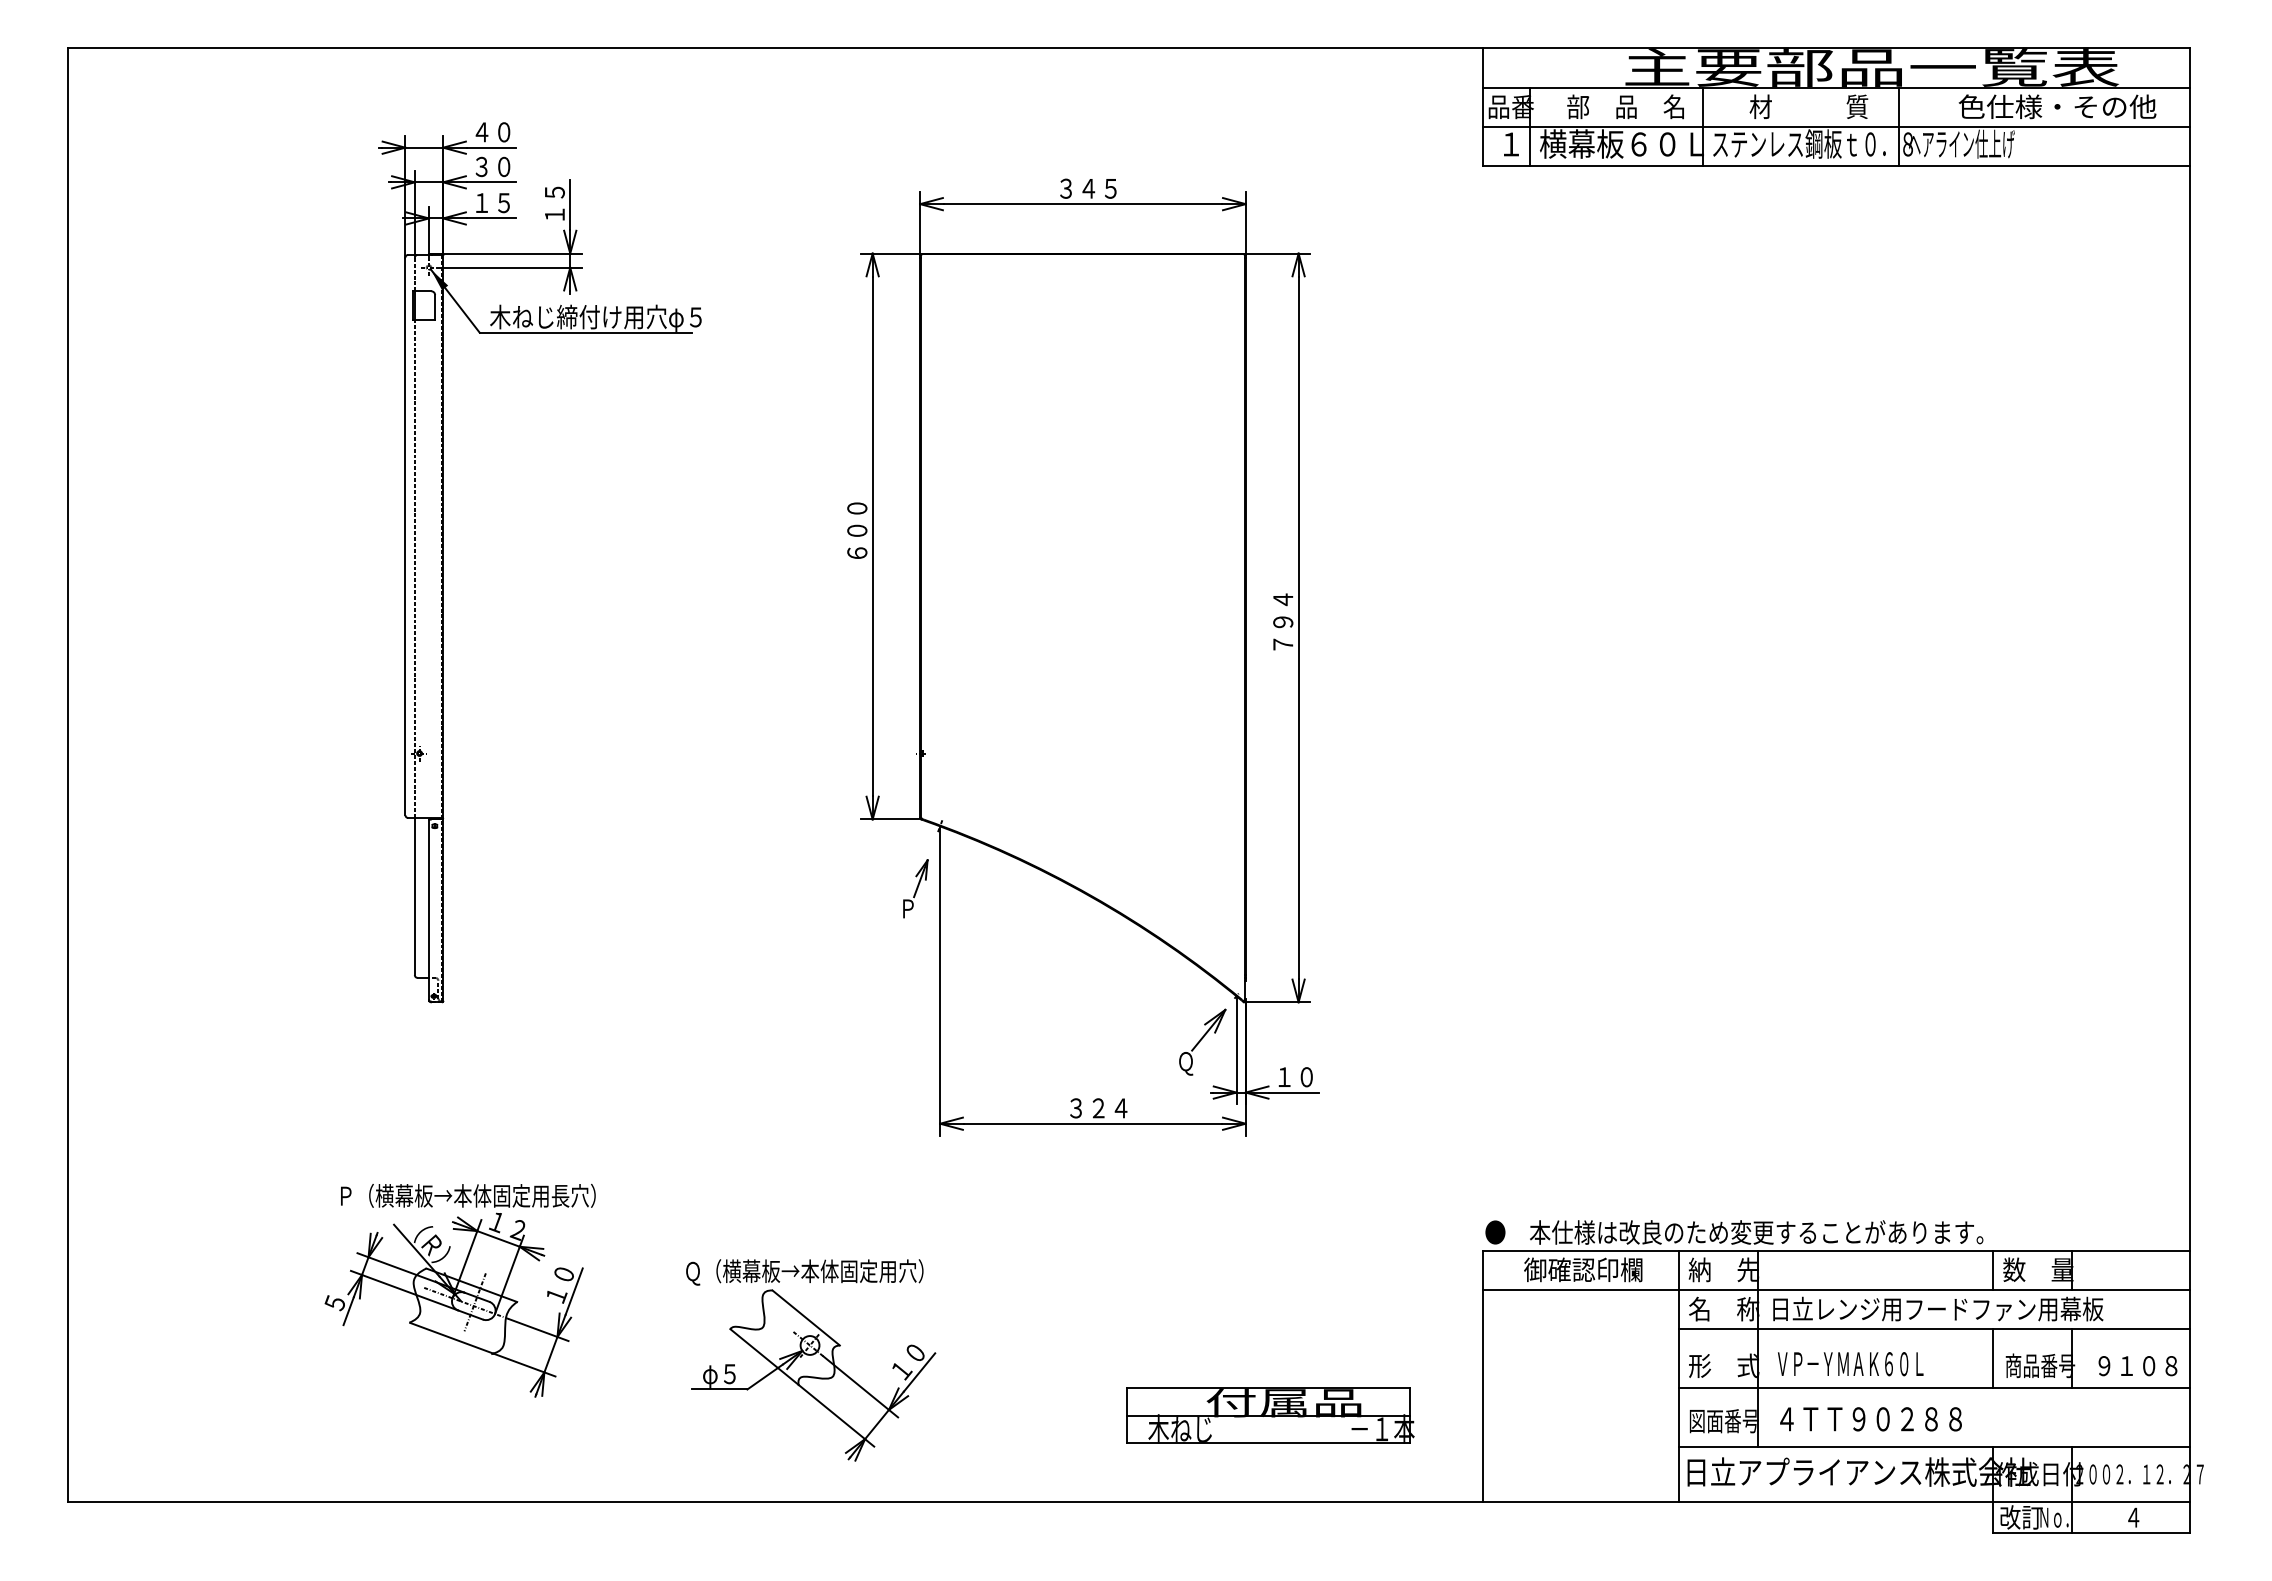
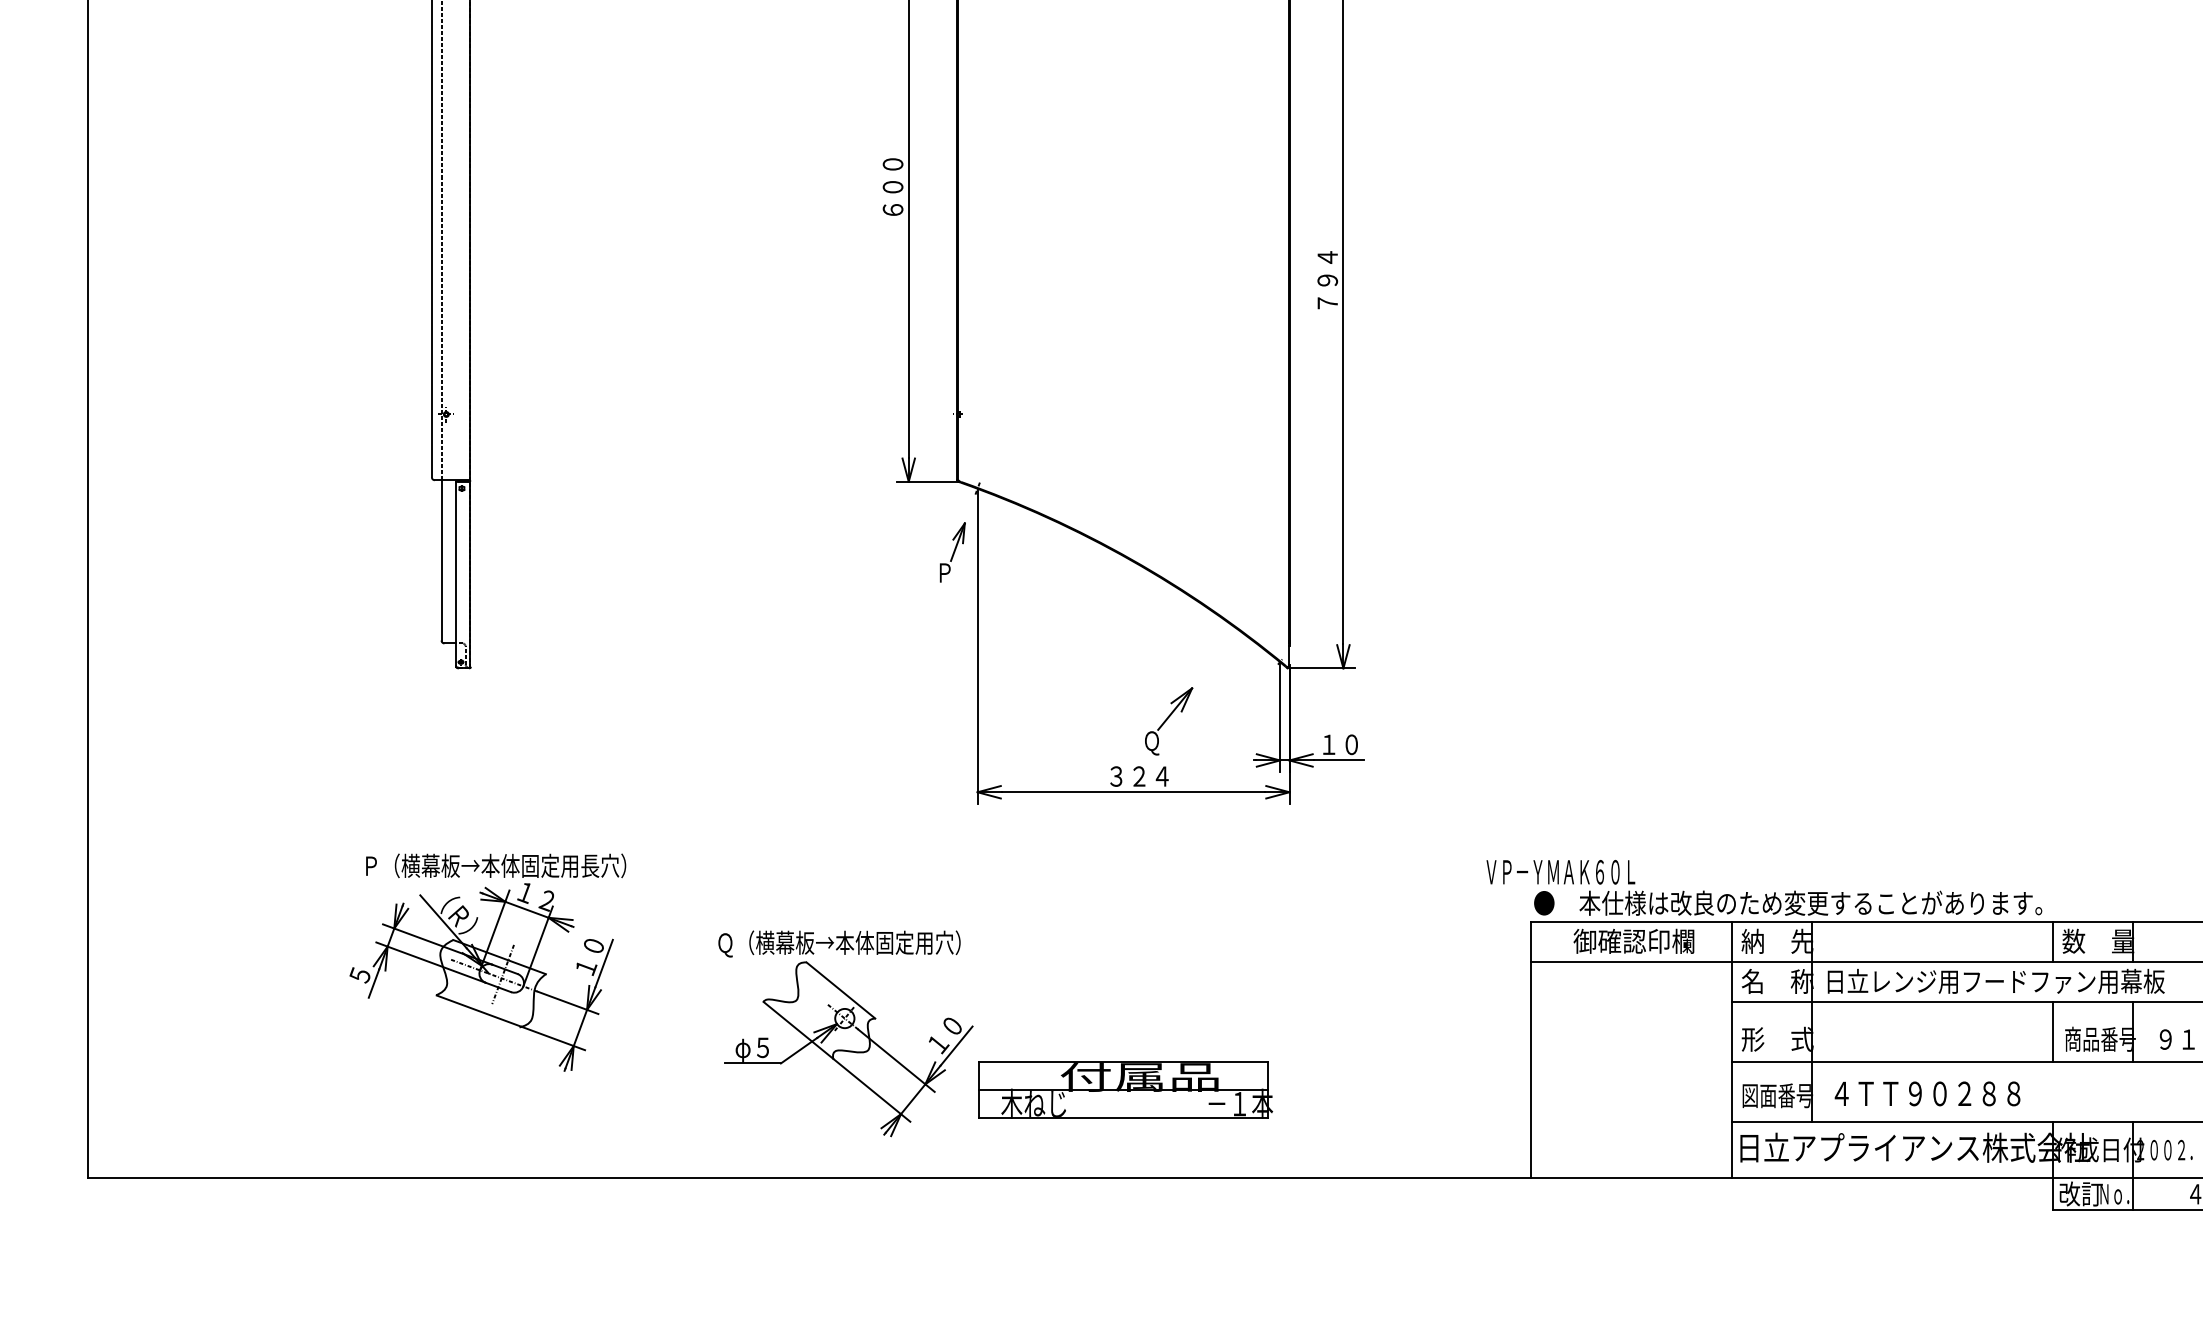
part: (1202, 1041) -> (1168, 720), moved
text: (1850, 1364) -> (1560, 872), moved
part: (1270, 1415) -> (1125, 1090), moved

